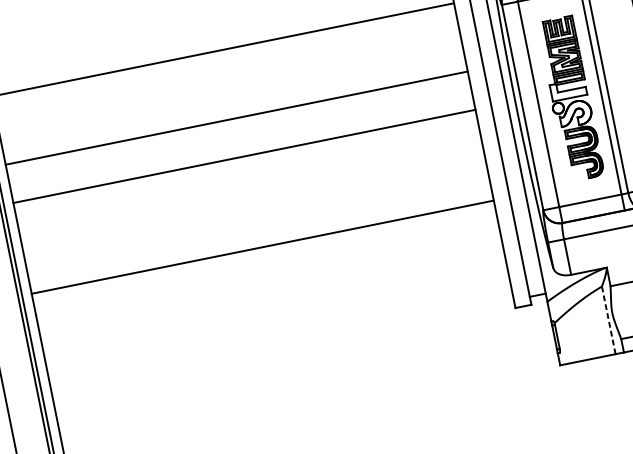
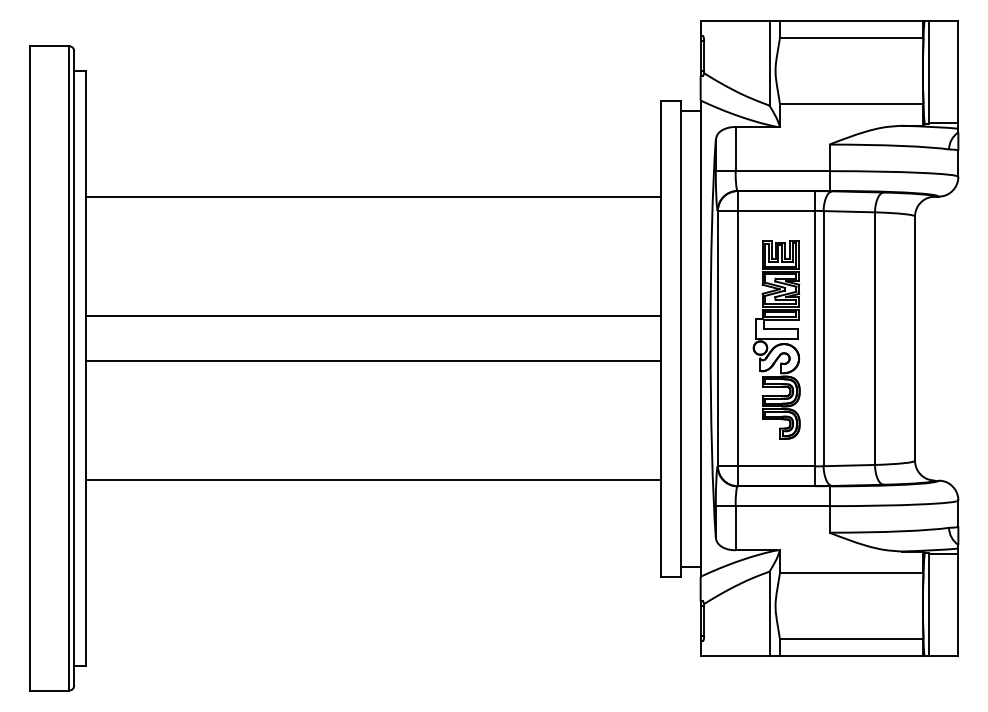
line: (236, 118) -> (373, 316), moved
line: (244, 156) -> (373, 360), moved
line: (262, 246) -> (373, 479), moved
line: (608, 320) -> (769, 613), dashed -> solid

